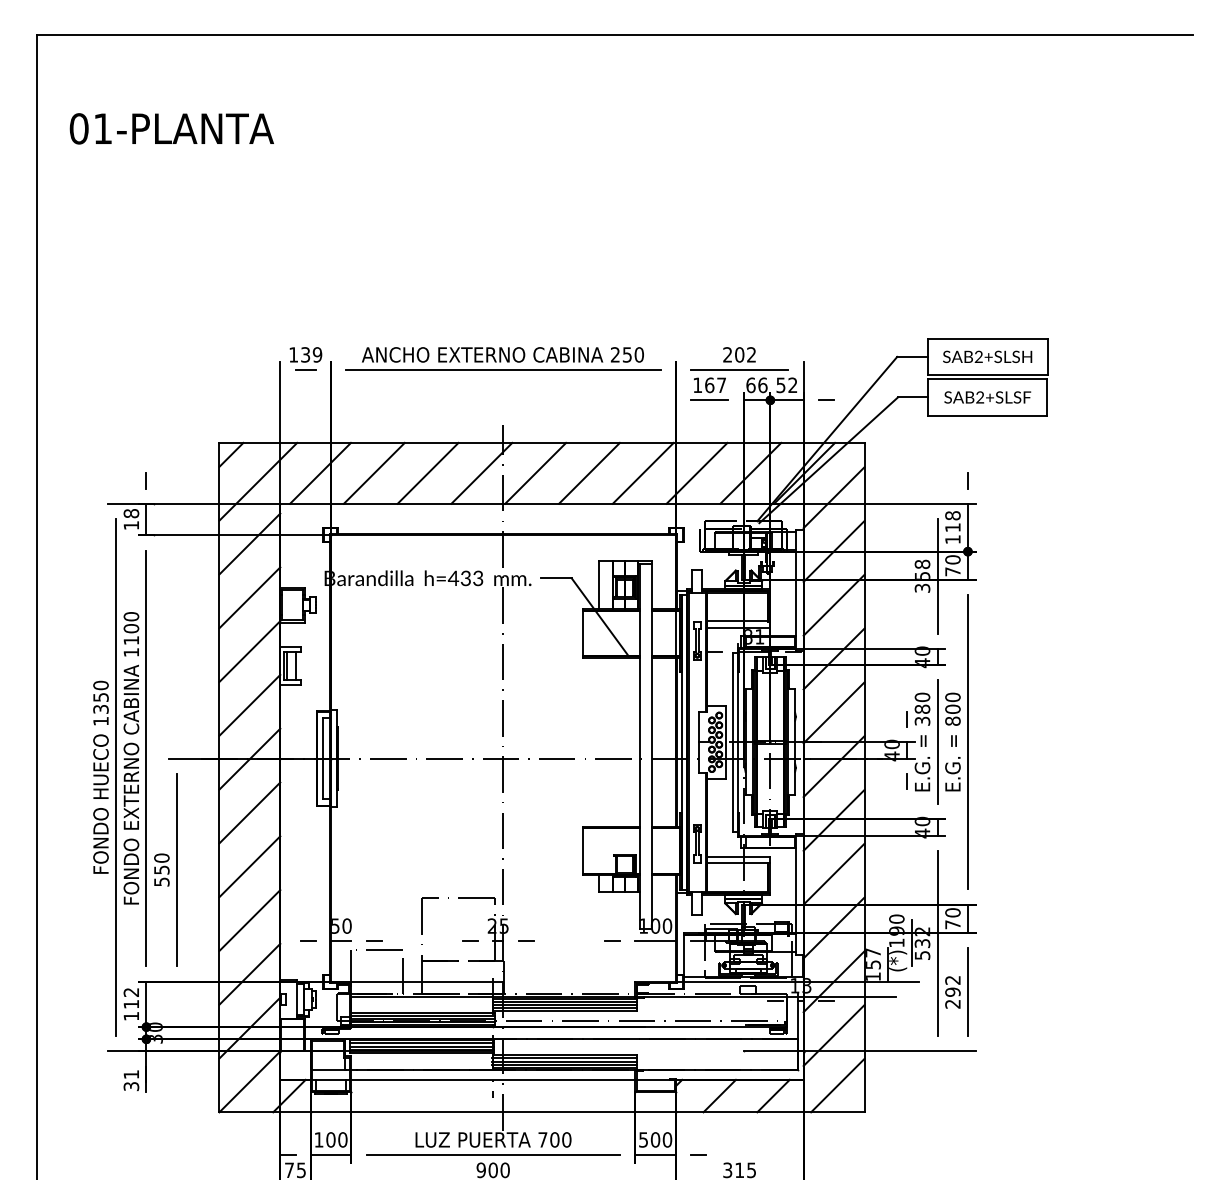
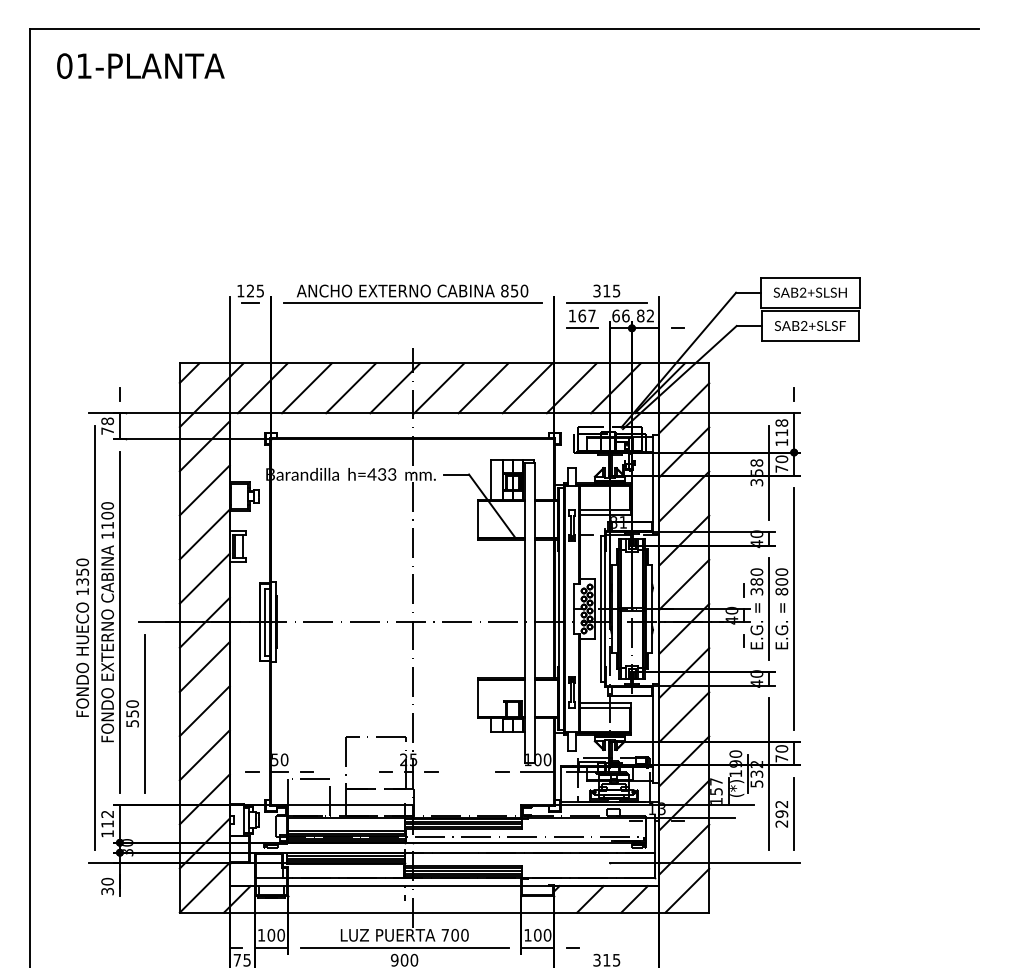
text: (171, 128) -> (140, 65), moved
text: (311, 354) -> (255, 290), 139 -> 125
text: (615, 354) -> (504, 290), 250 -> 850
text: (739, 354) -> (606, 290), 202 -> 315
text: (780, 385) -> (640, 316), 52 -> 82
text: (130, 525) -> (106, 431), 18 -> 78
text: (131, 1074) -> (107, 881), 31 -> 30
text: (643, 1139) -> (527, 934), 500 -> 100

